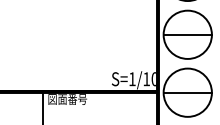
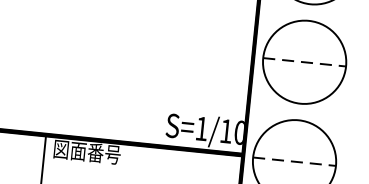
line: (188, 34) -> (305, 61), solid -> dashed
line: (188, 92) -> (295, 161), solid -> dashed

